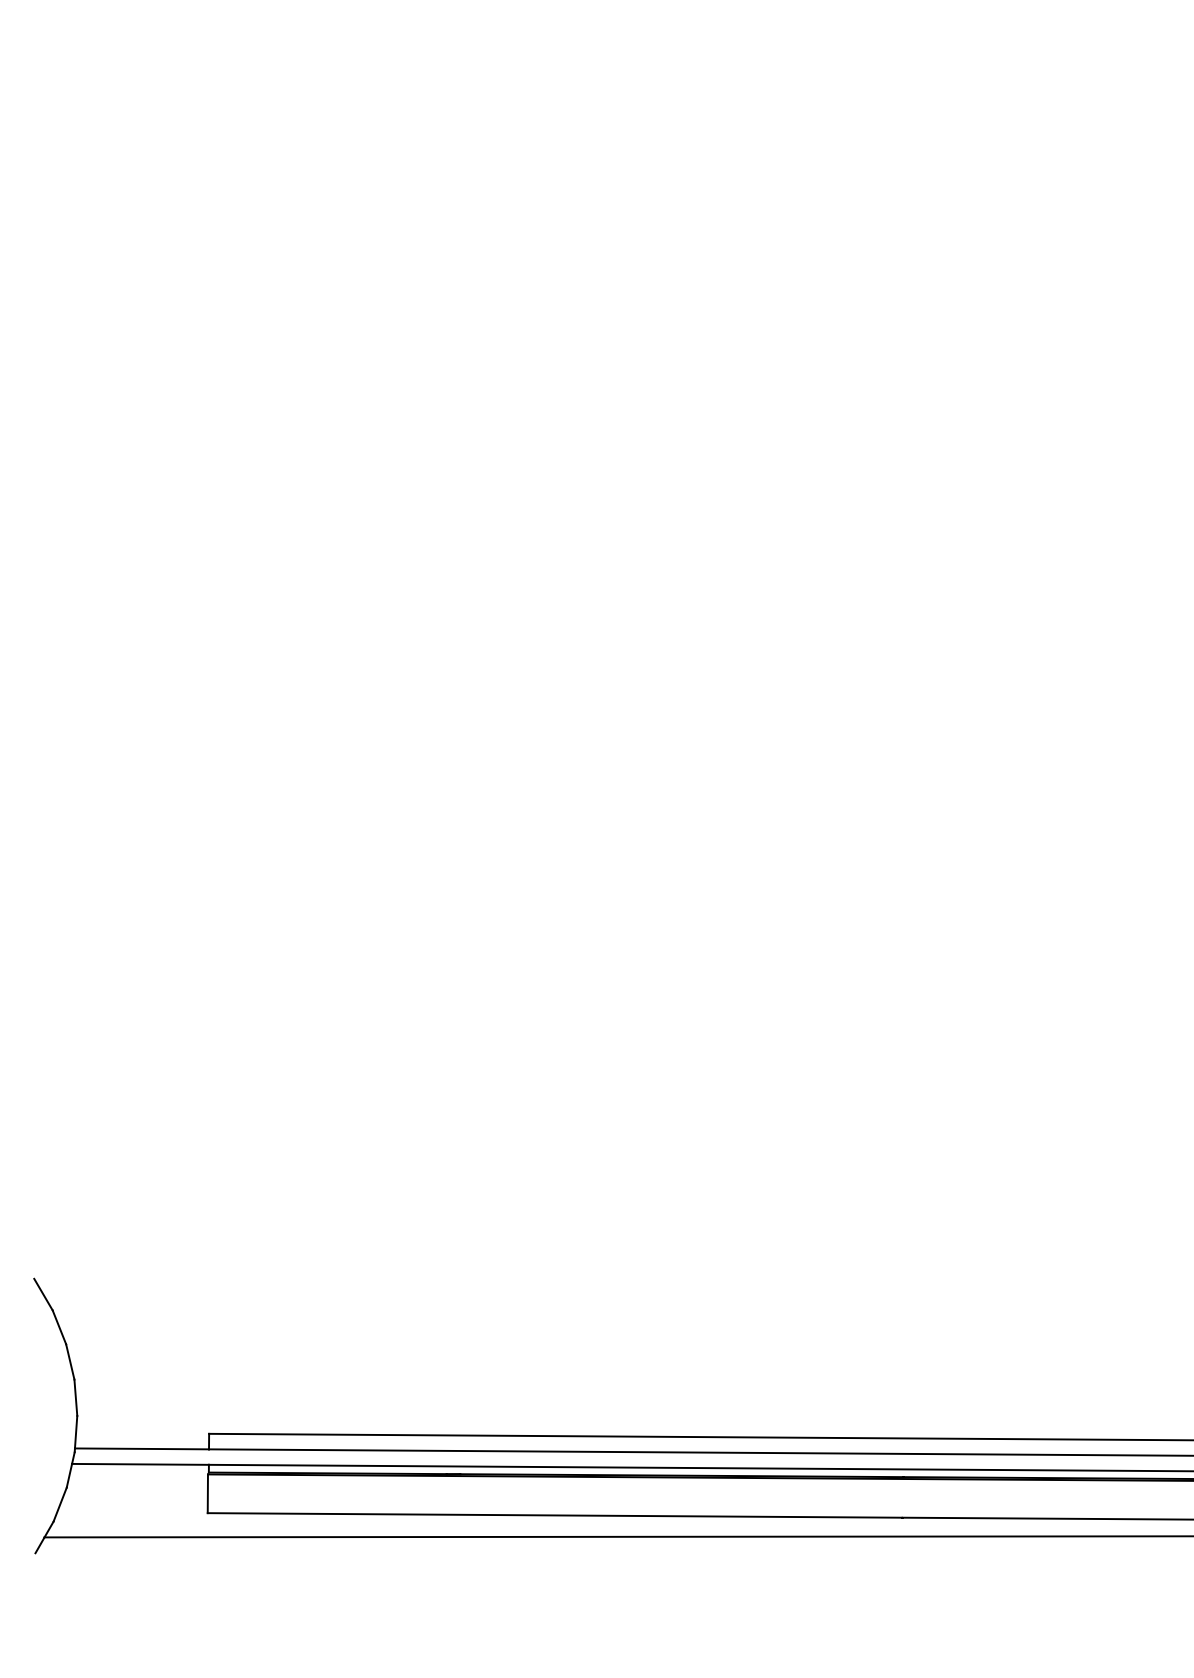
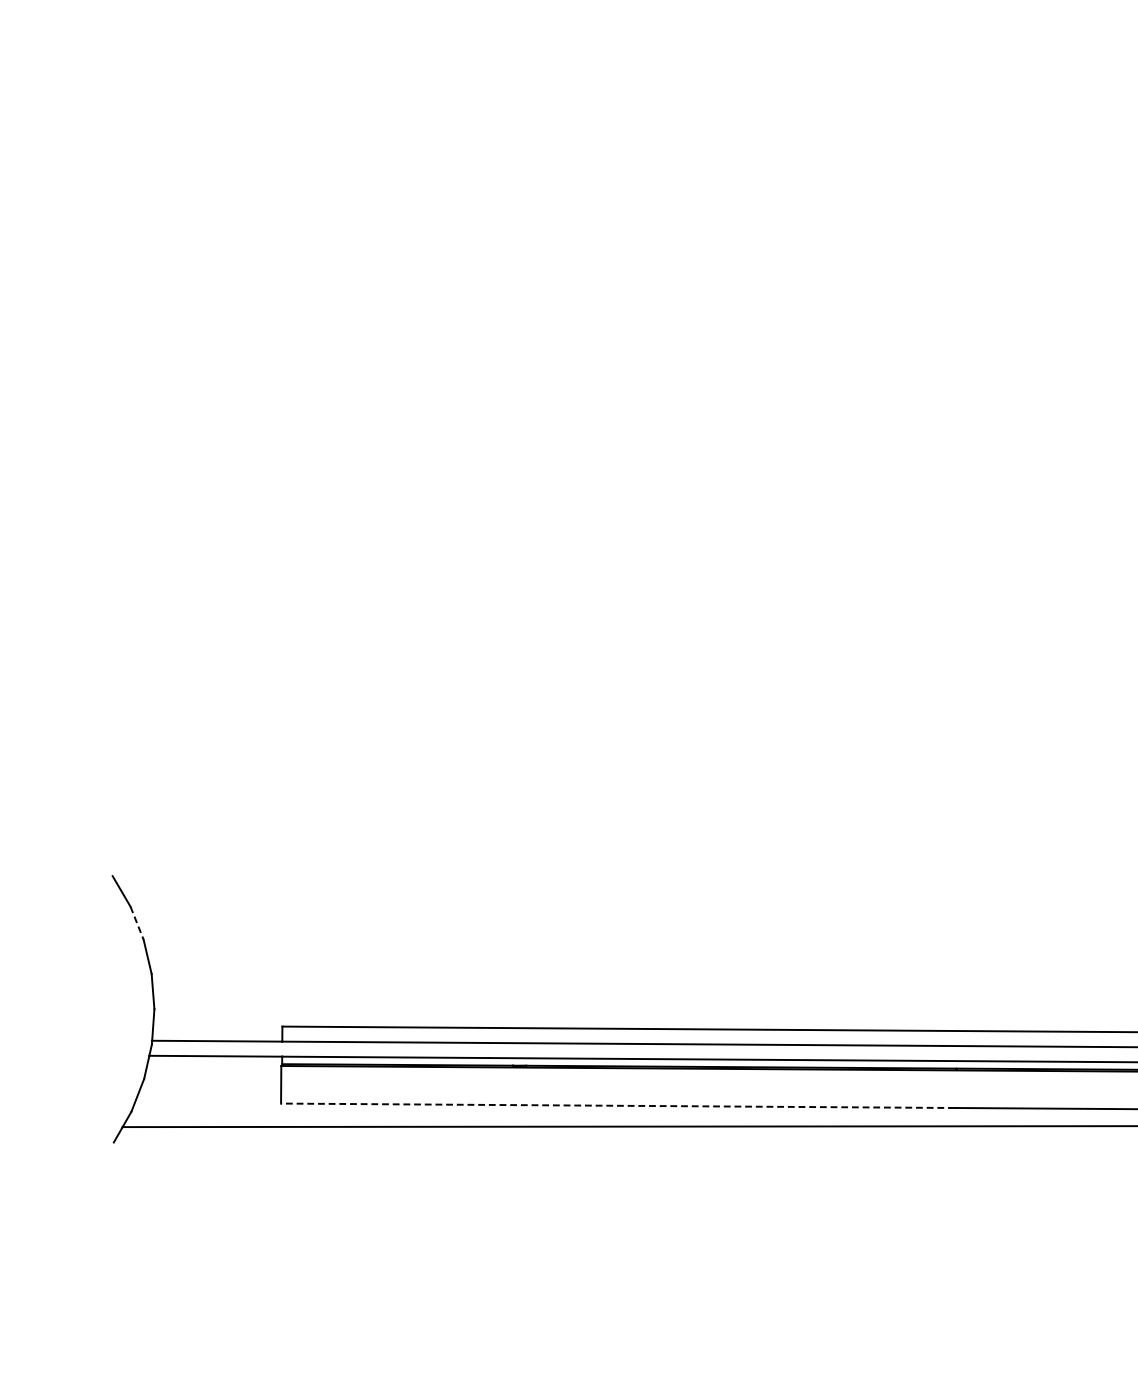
line: (59, 1327) -> (137, 923), solid -> dashed
line: (554, 1515) -> (617, 1105), solid -> dashed

